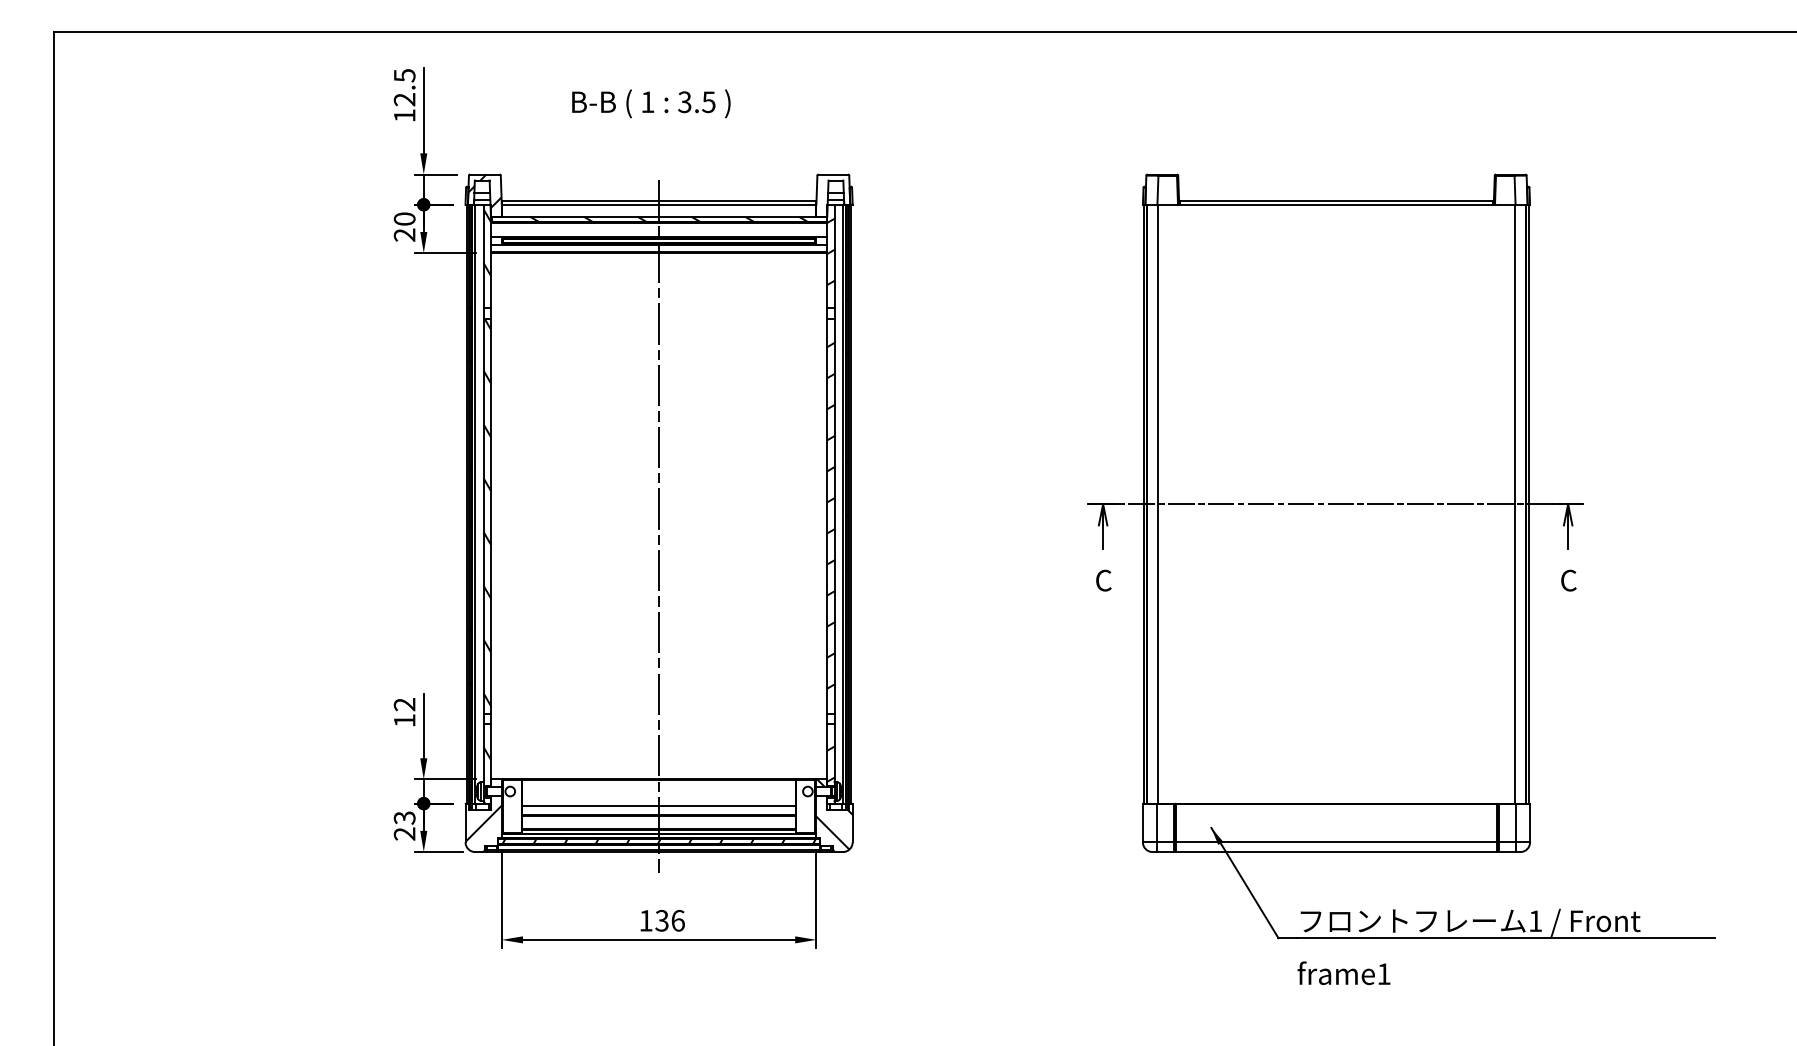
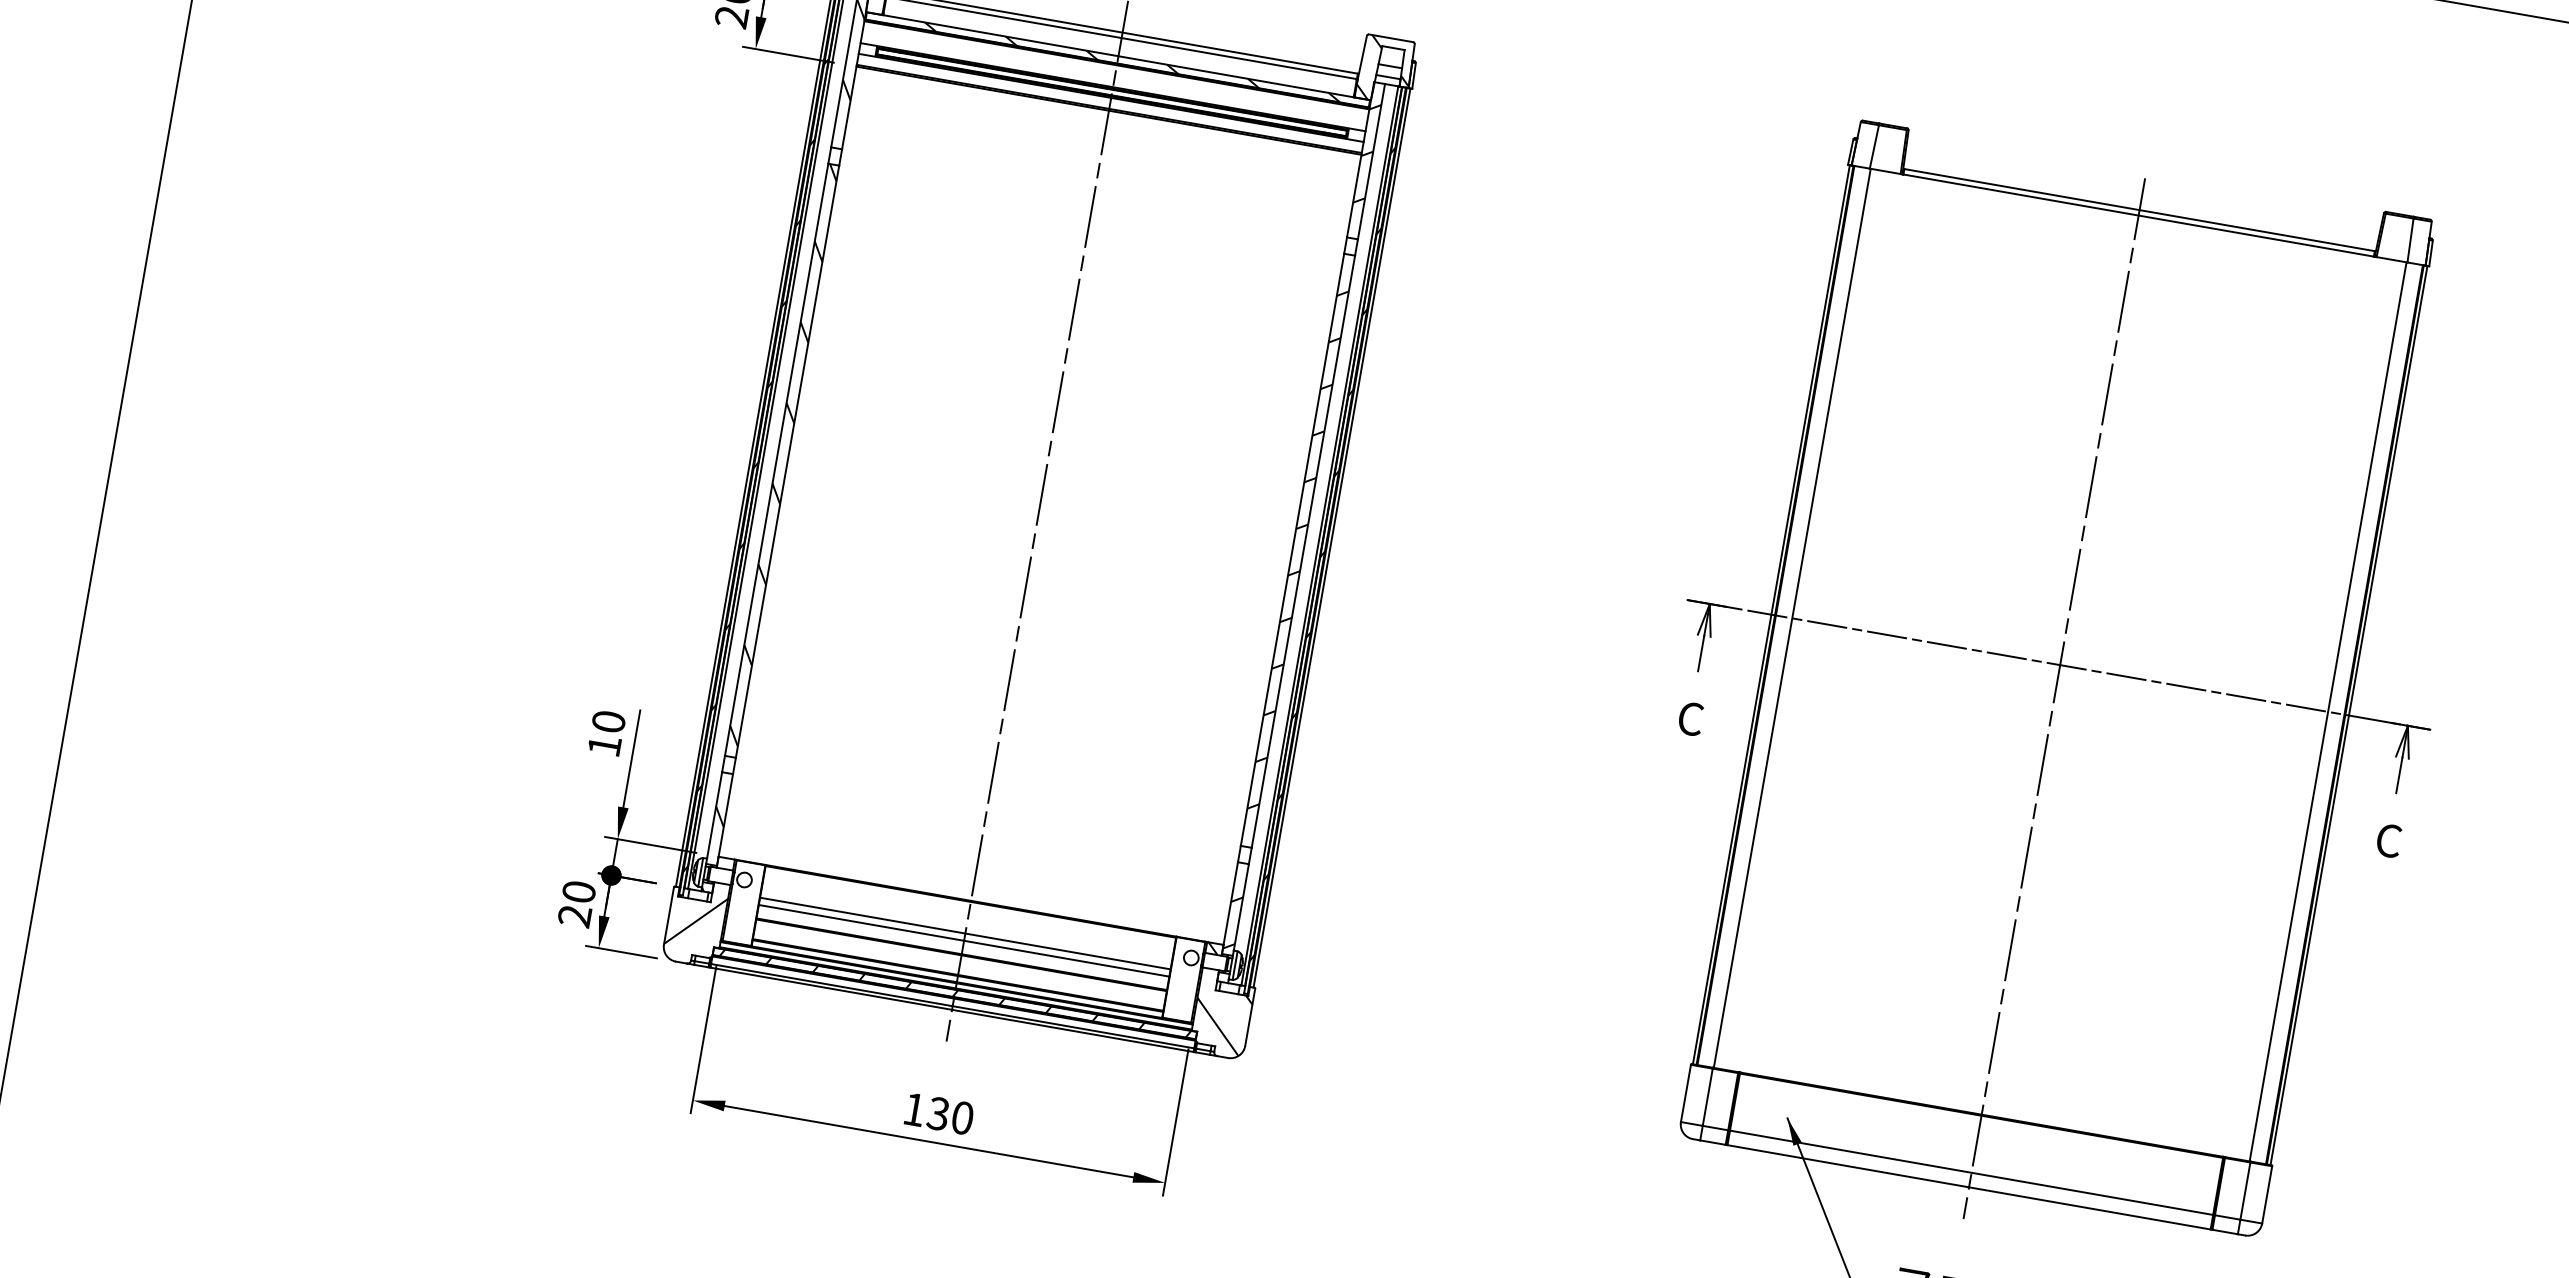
hatch: (833, 195) -> (1385, 69), added
line: (1336, 526) -> (2054, 698), added
text: (404, 704) -> (608, 721), 12 -> 10
line: (658, 801) -> (964, 933), added
text: (404, 817) -> (578, 891), 23 -> 20
text: (677, 920) -> (961, 1117), 136 -> 130

